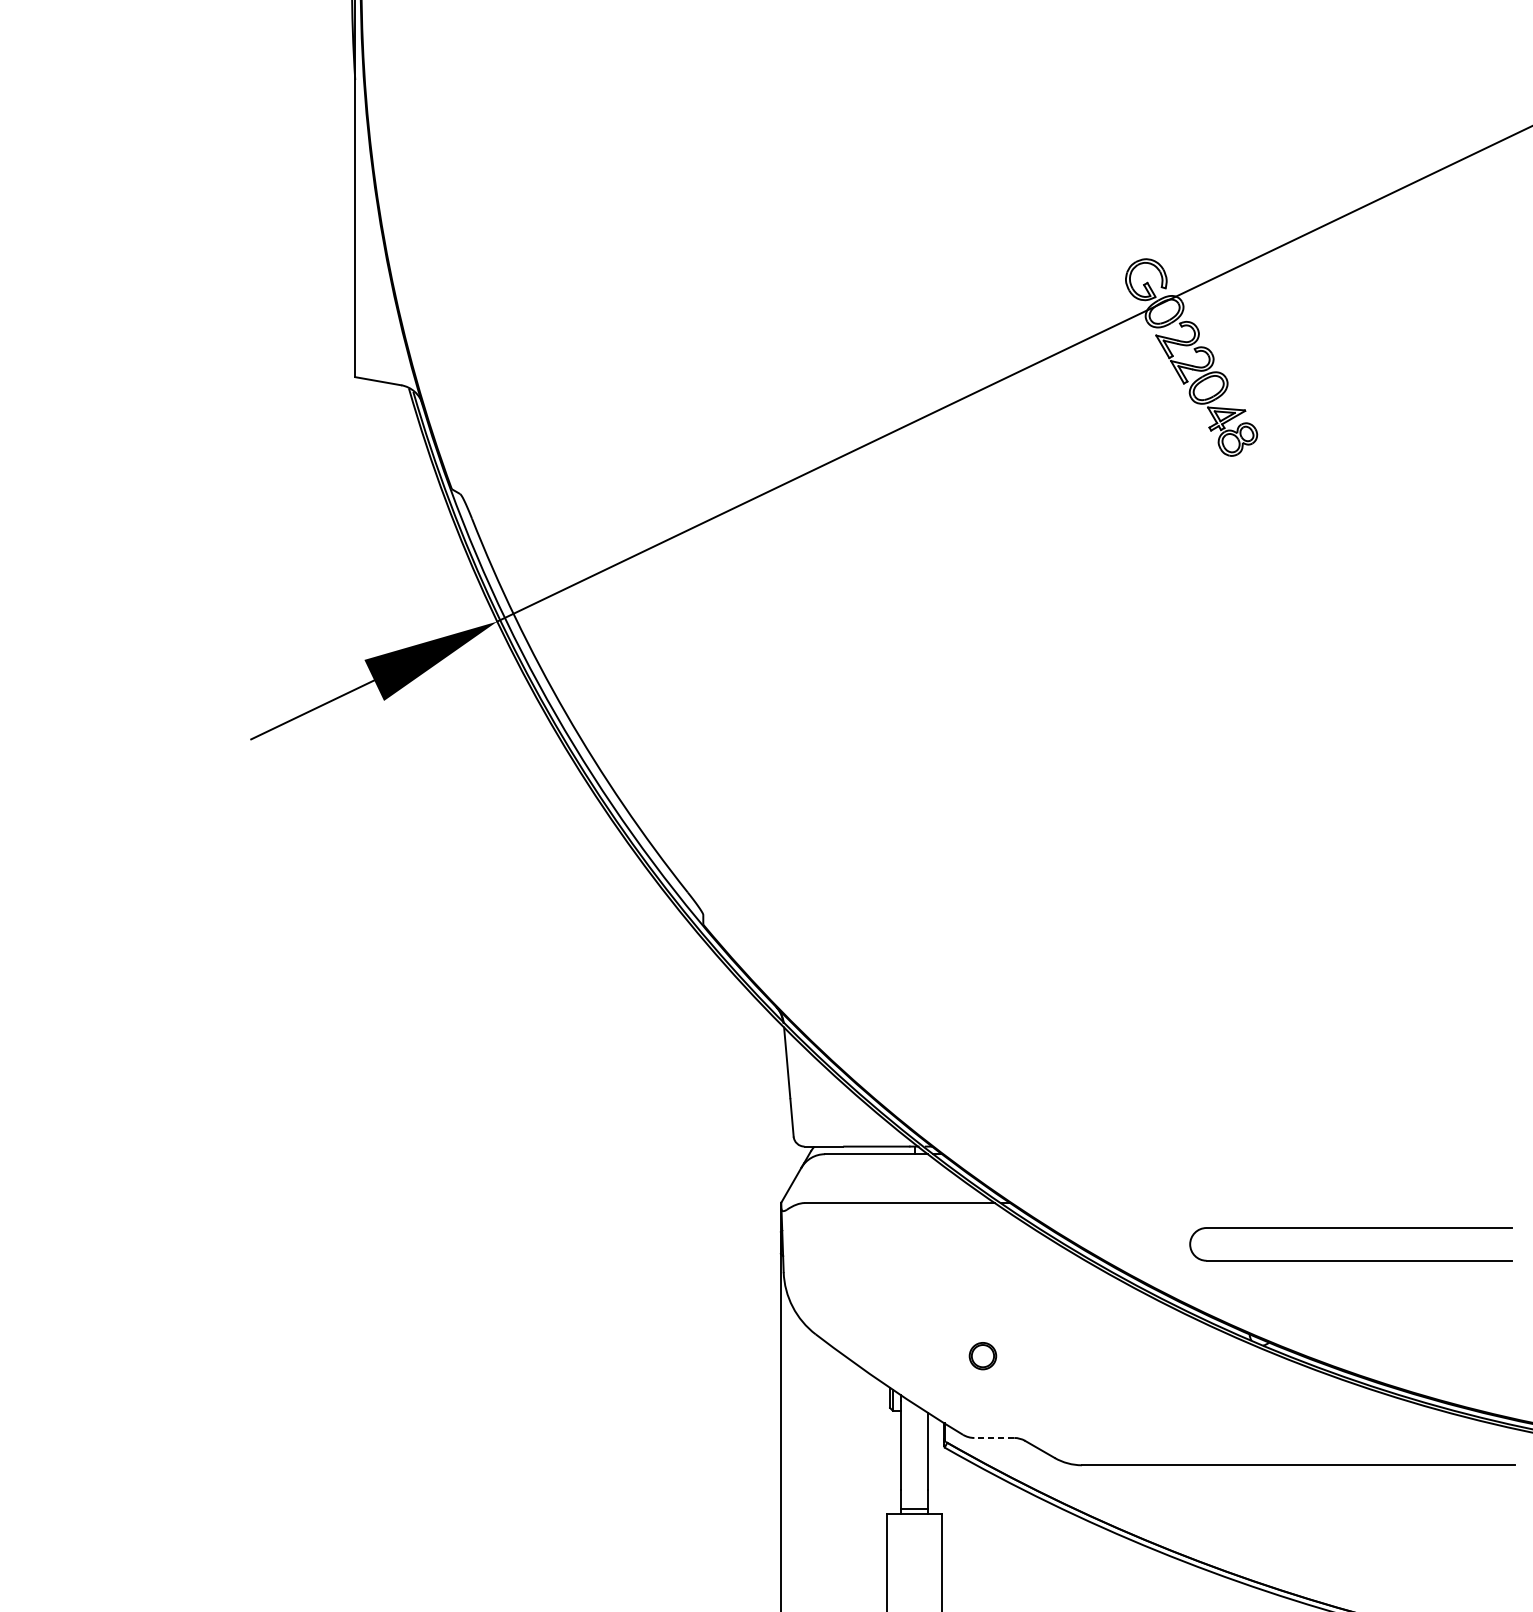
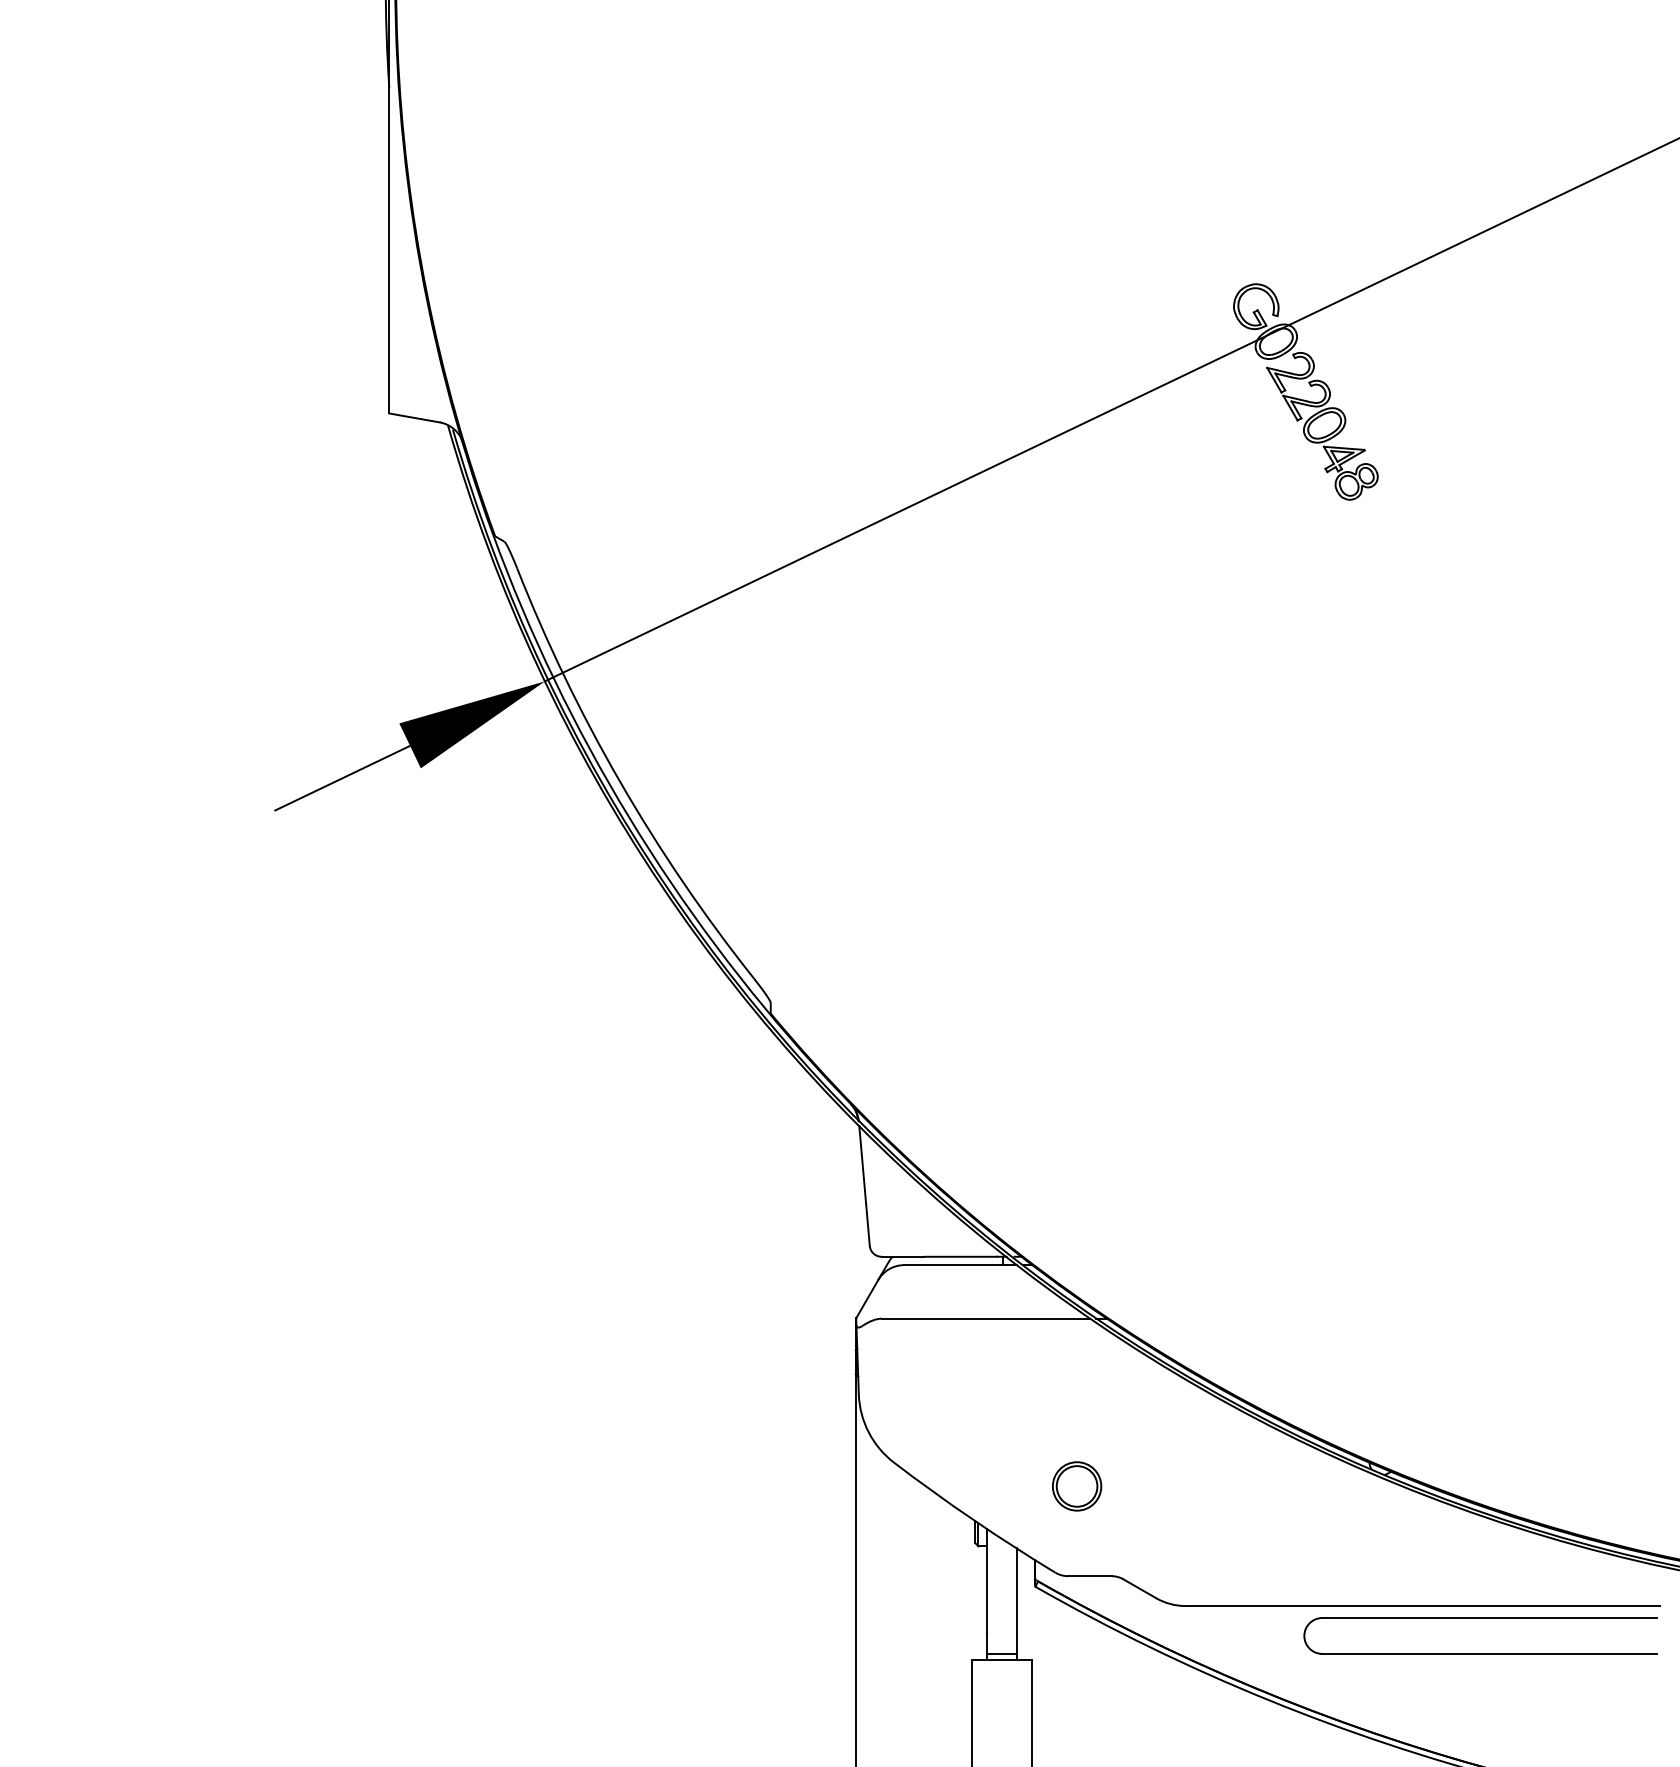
part: (1350, 1228) -> (1480, 1618), moved
part: (983, 1356) -> (1077, 1486), size x1.67
line: (994, 1438) -> (1089, 1576), dashed -> solid

